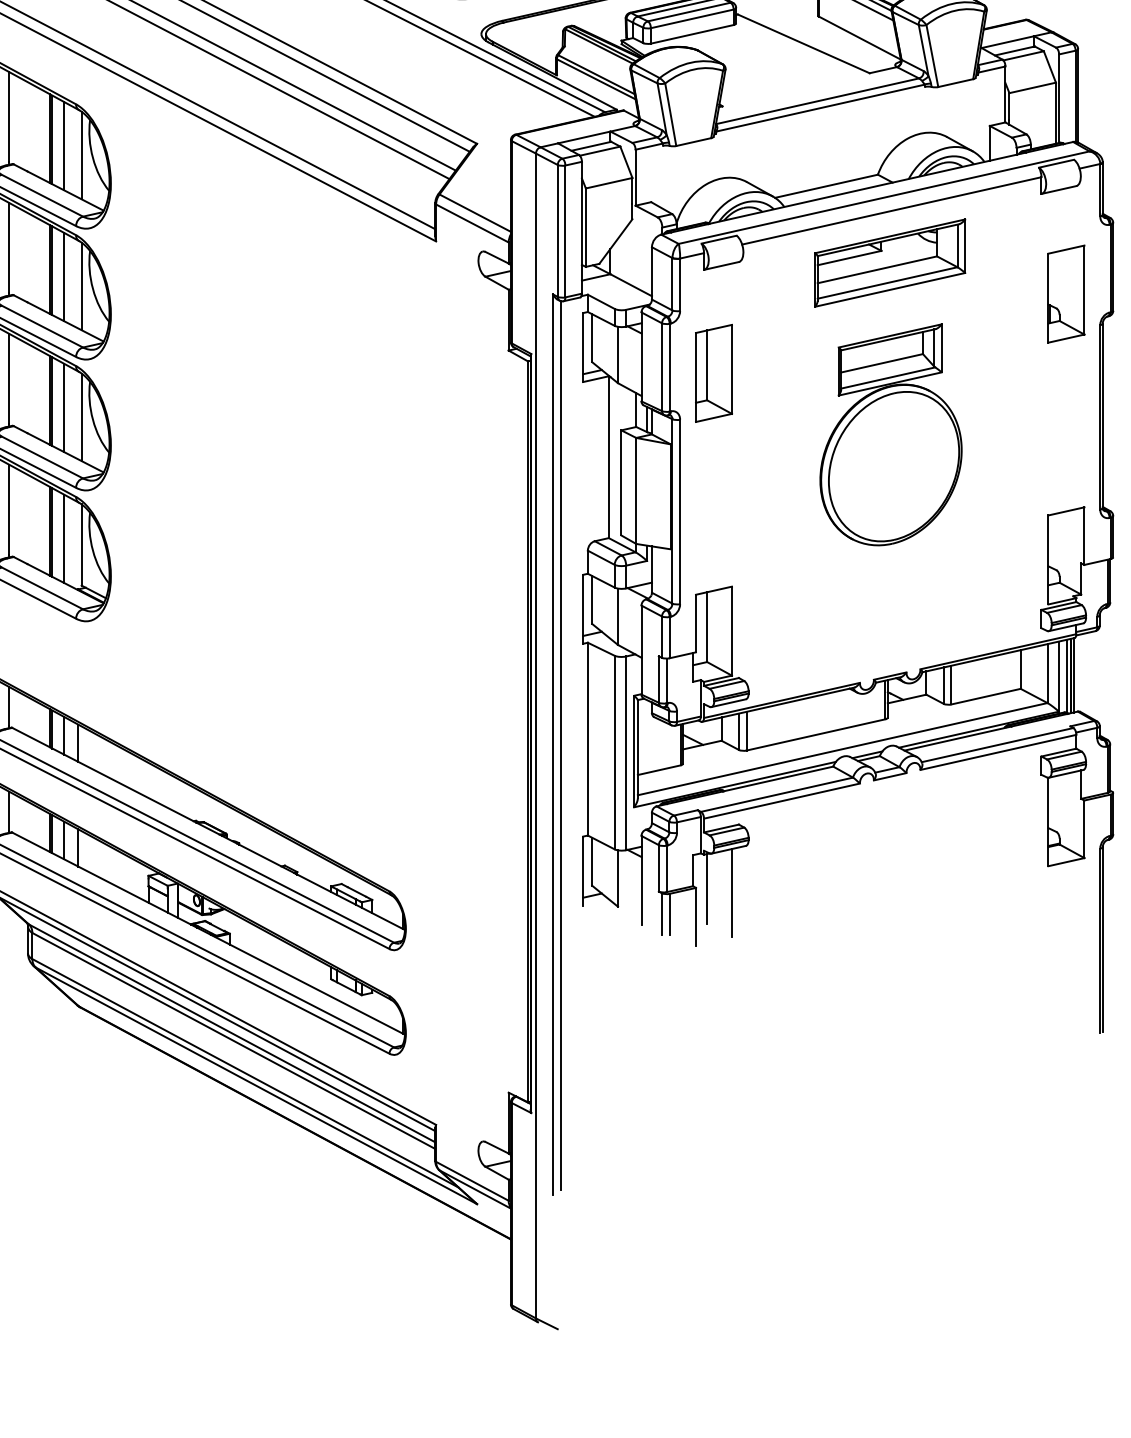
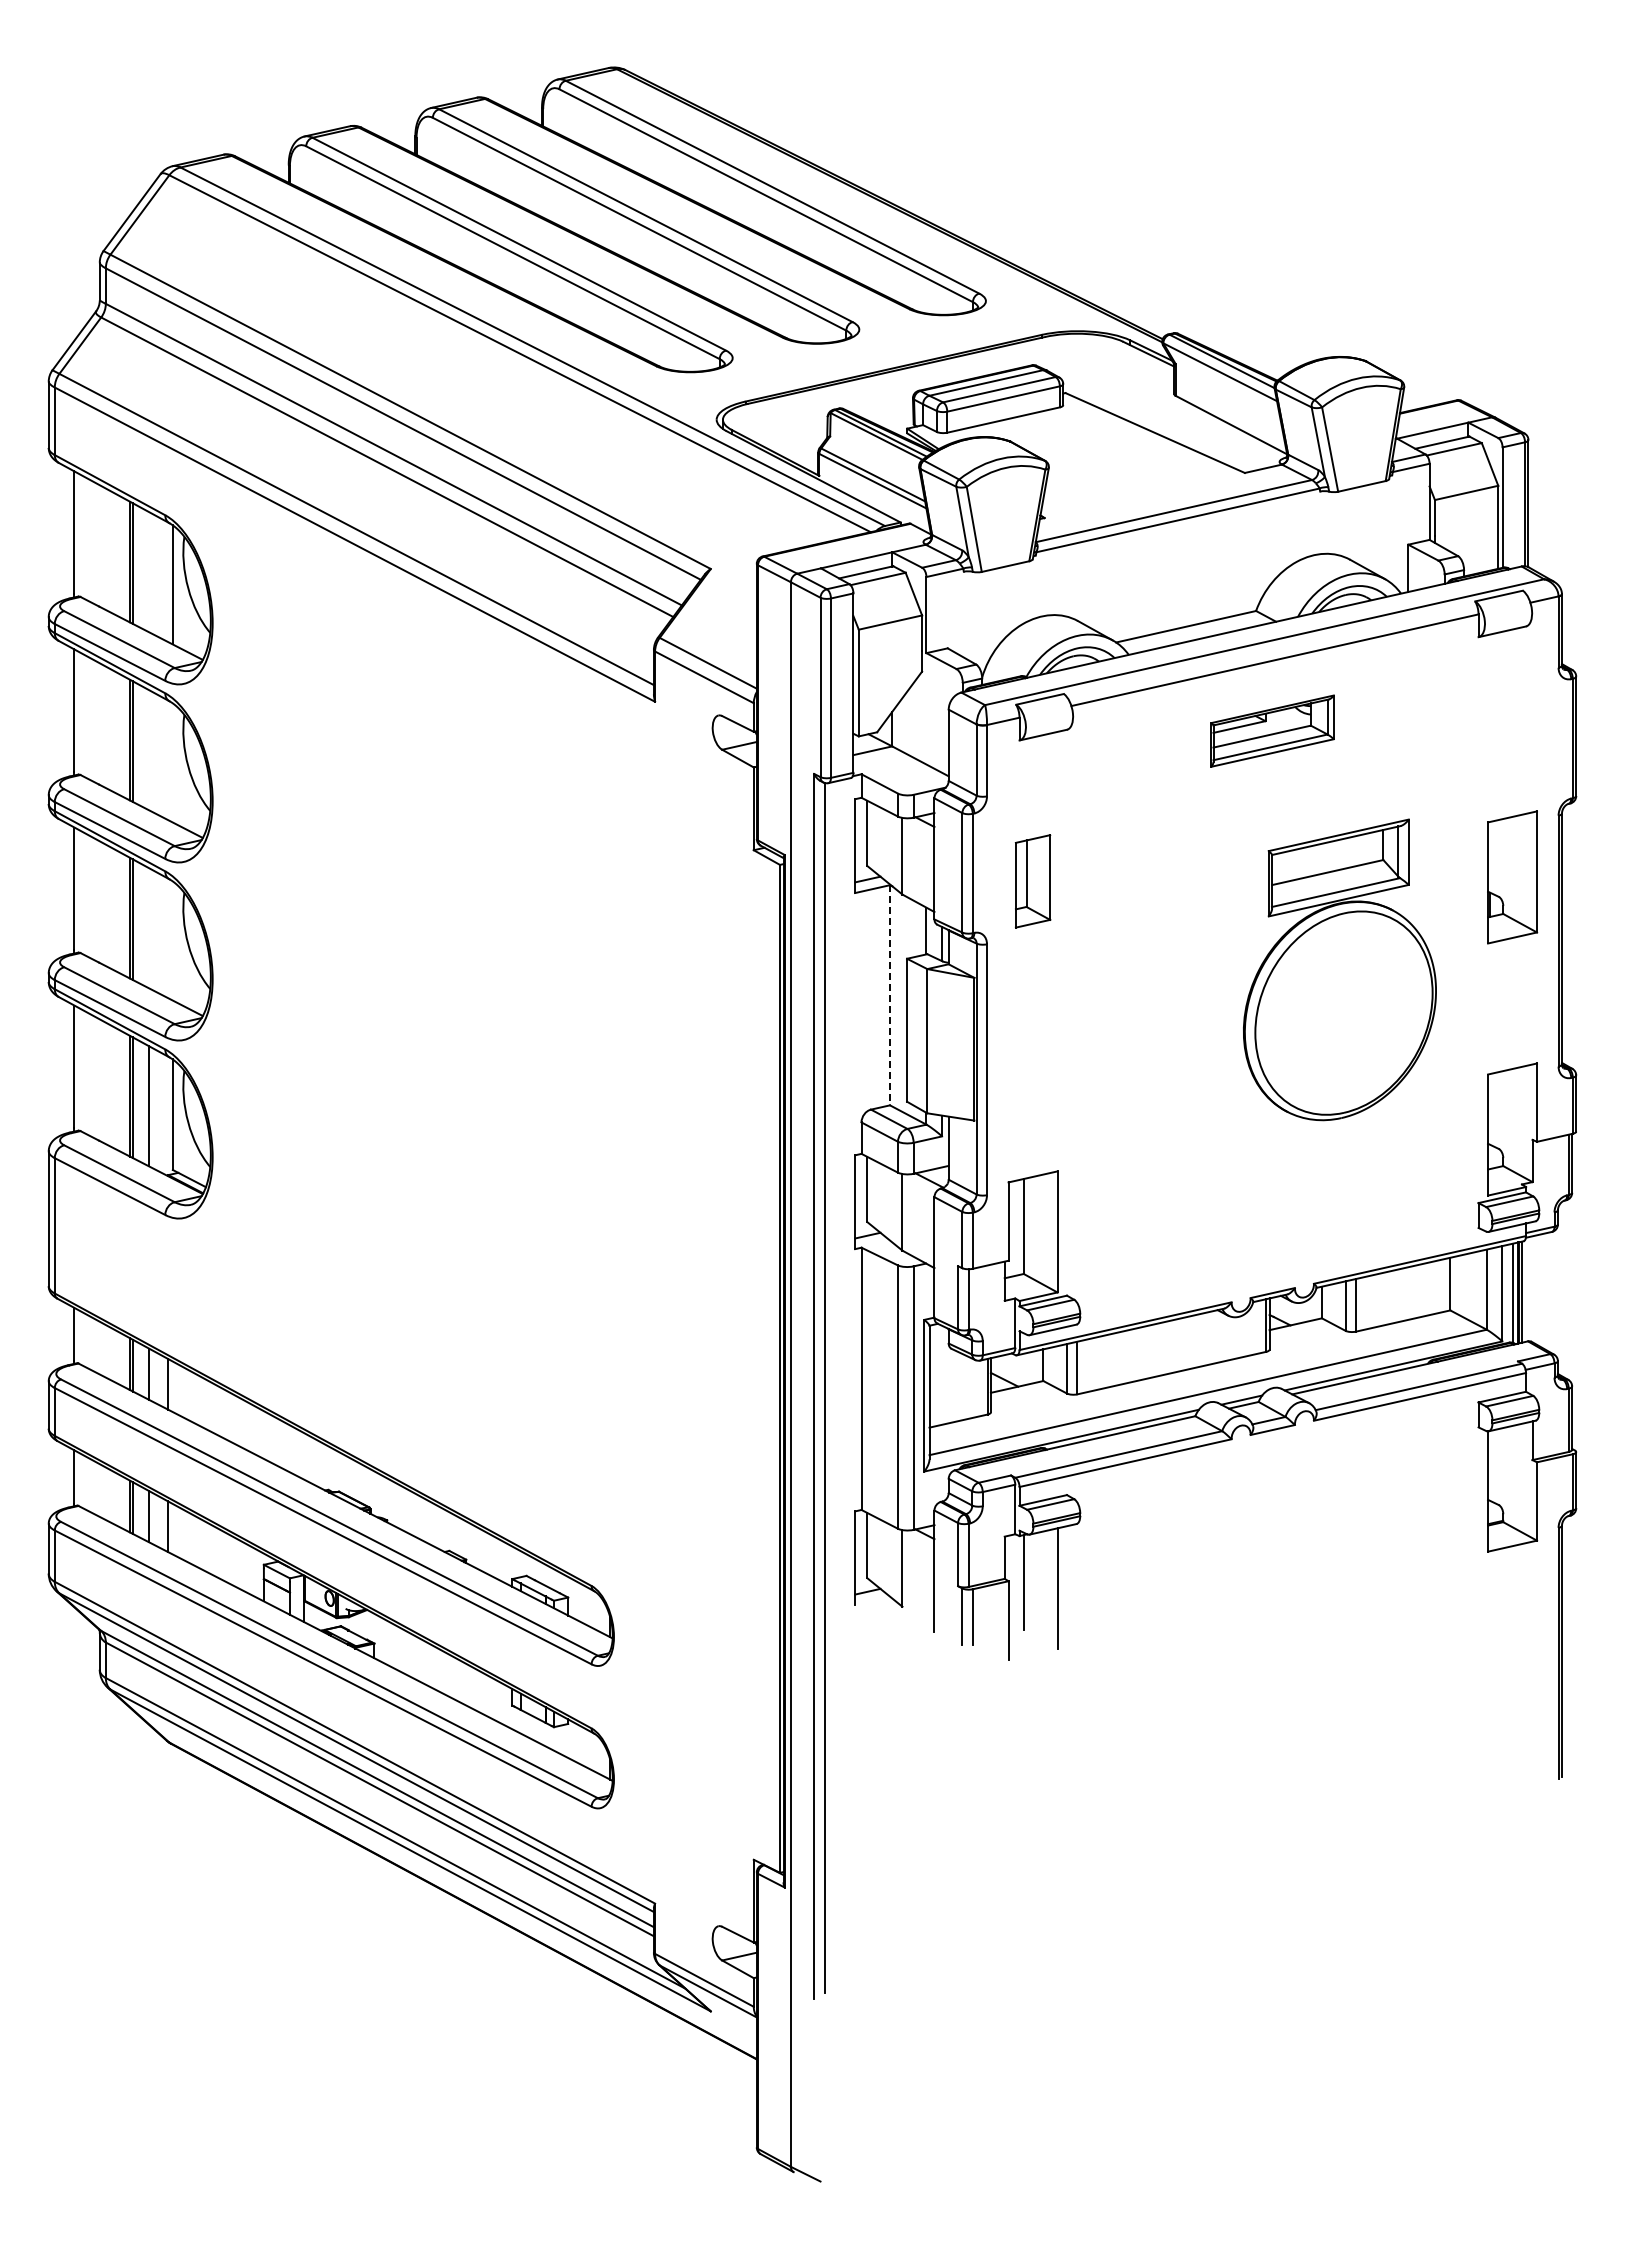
line: (64, 146) -> (149, 572), removed
part: (889, 262) -> (1272, 730), size x0.6
line: (64, 277) -> (149, 750), removed
line: (81, 286) -> (172, 762), removed
part: (1066, 294) -> (1512, 877), moved
part: (713, 373) -> (1032, 881), size x0.7
line: (64, 408) -> (149, 928), removed
line: (81, 416) -> (172, 940), removed
part: (890, 434) -> (1339, 969), moved
line: (609, 457) -> (890, 995), solid -> dashed

